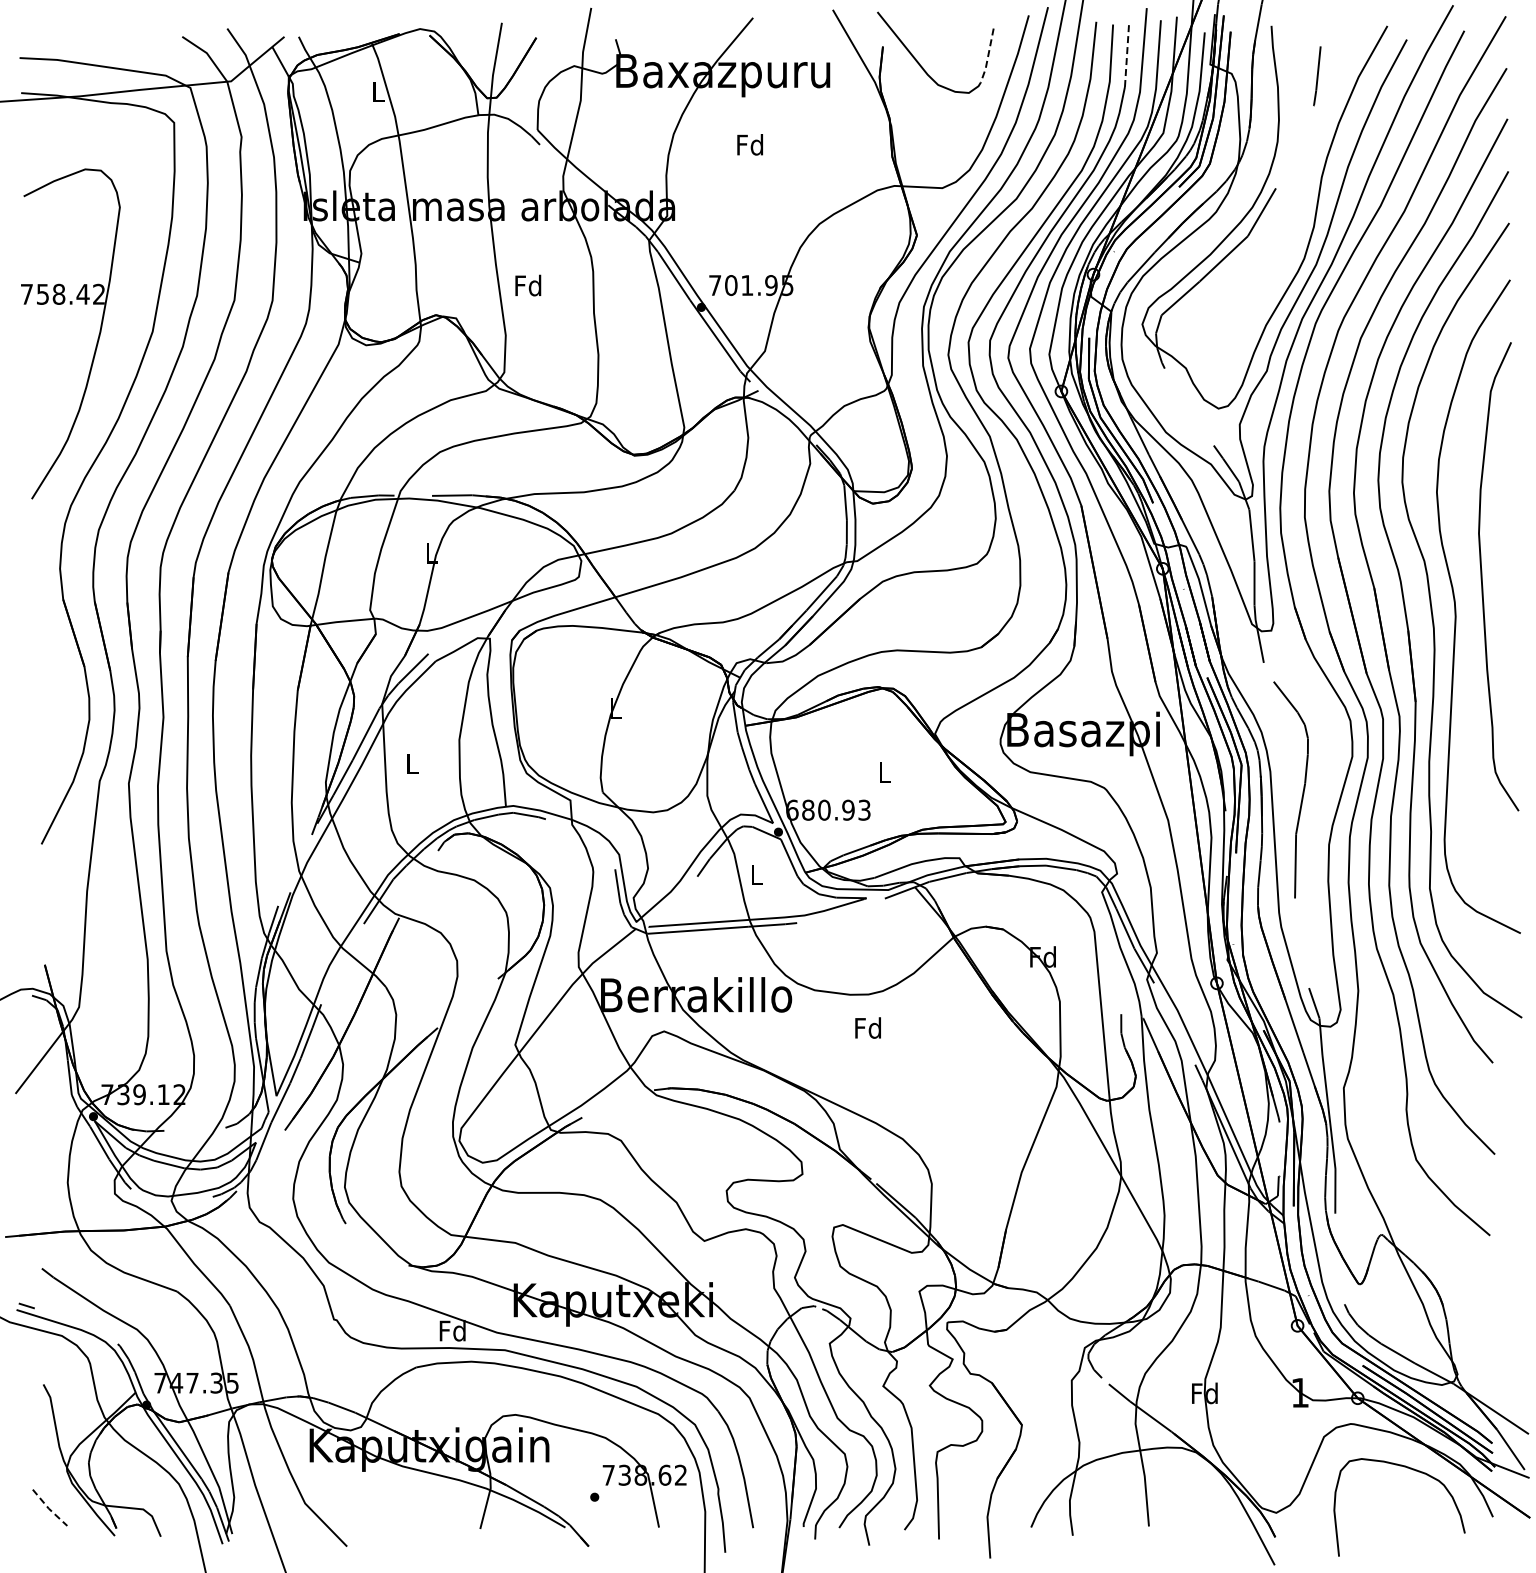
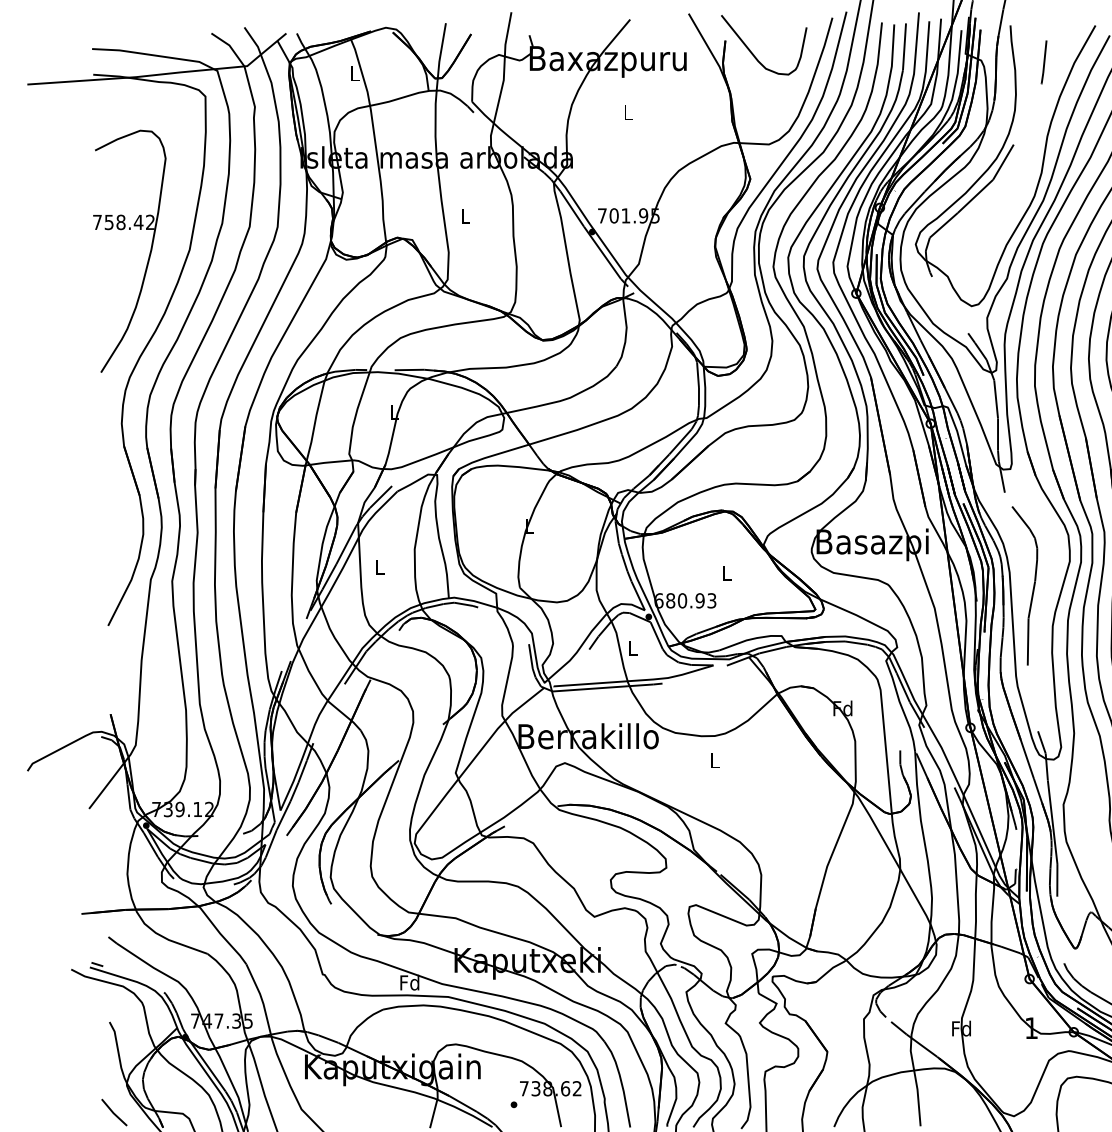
line: (1127, 54) -> (904, 46), dashed -> solid
line: (988, 56) -> (802, 47), dashed -> solid
text: (750, 144) -> (628, 112), Fd -> L
text: (528, 285) -> (465, 215), Fd -> L
text: (867, 1027) -> (714, 760), Fd -> L
line: (48, 1508) -> (113, 1113), dashed -> solid

